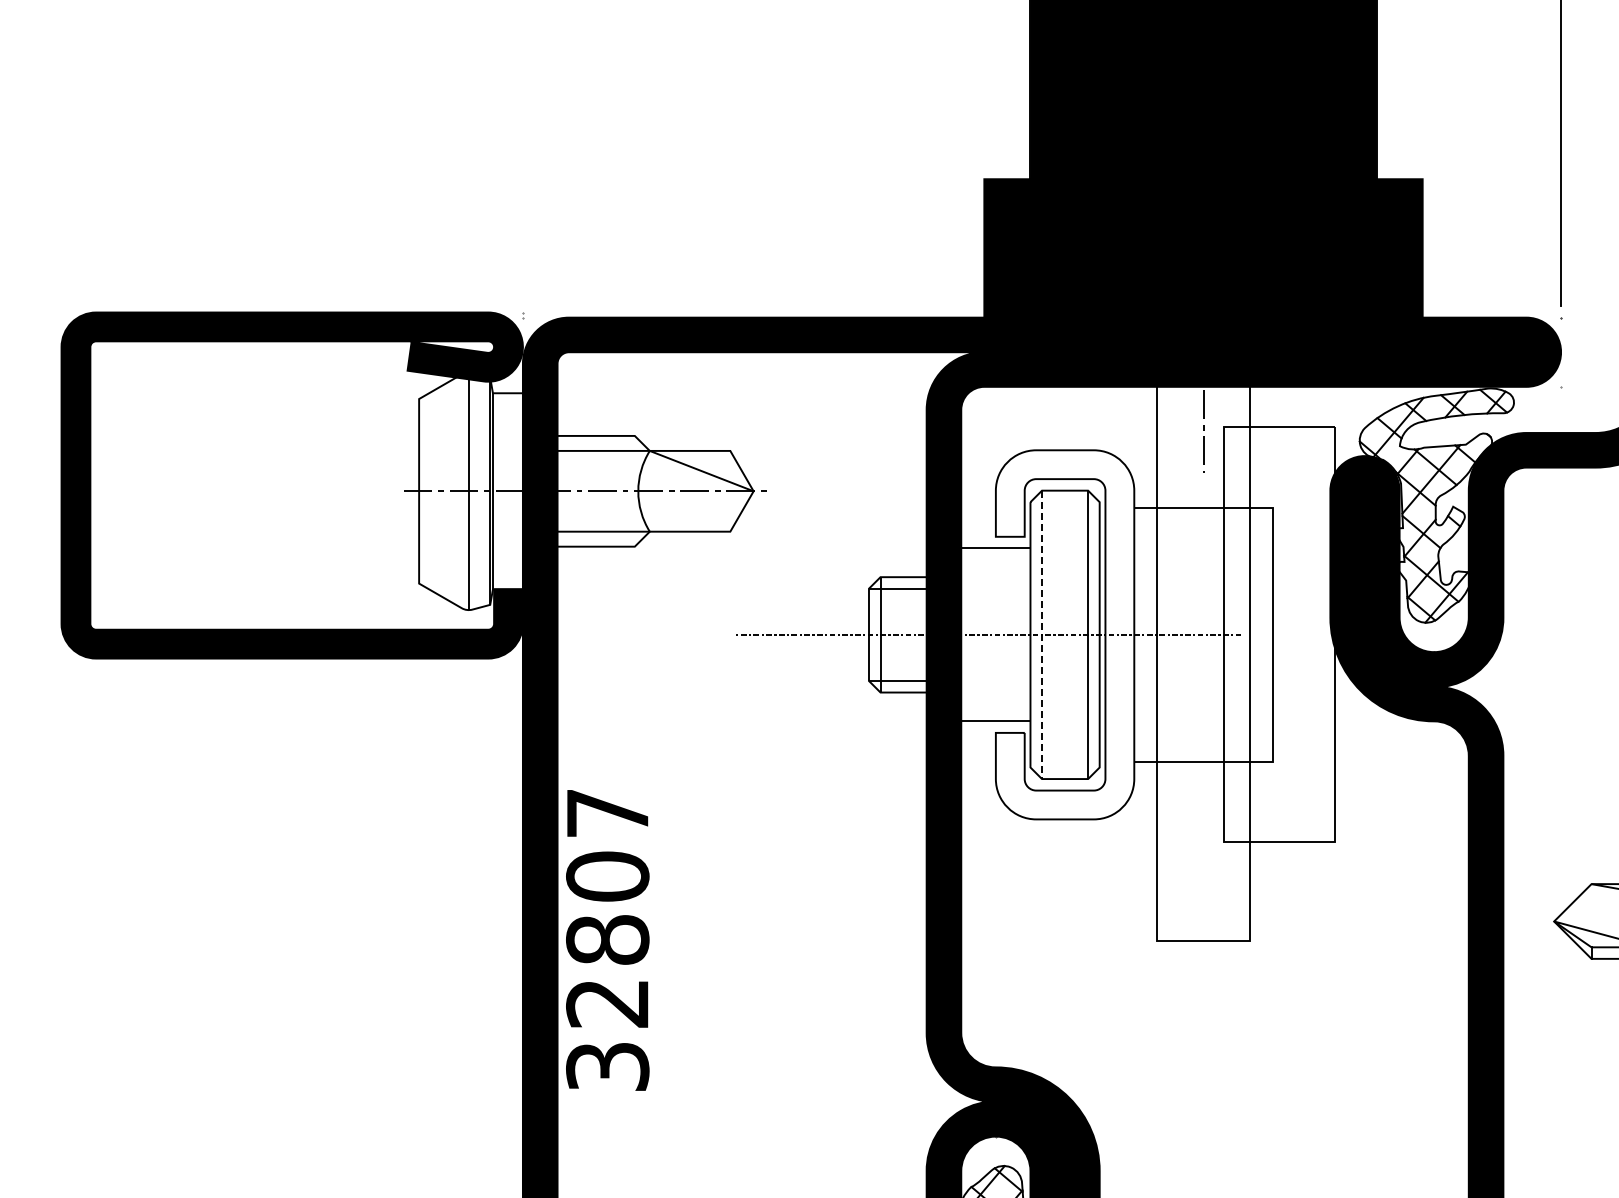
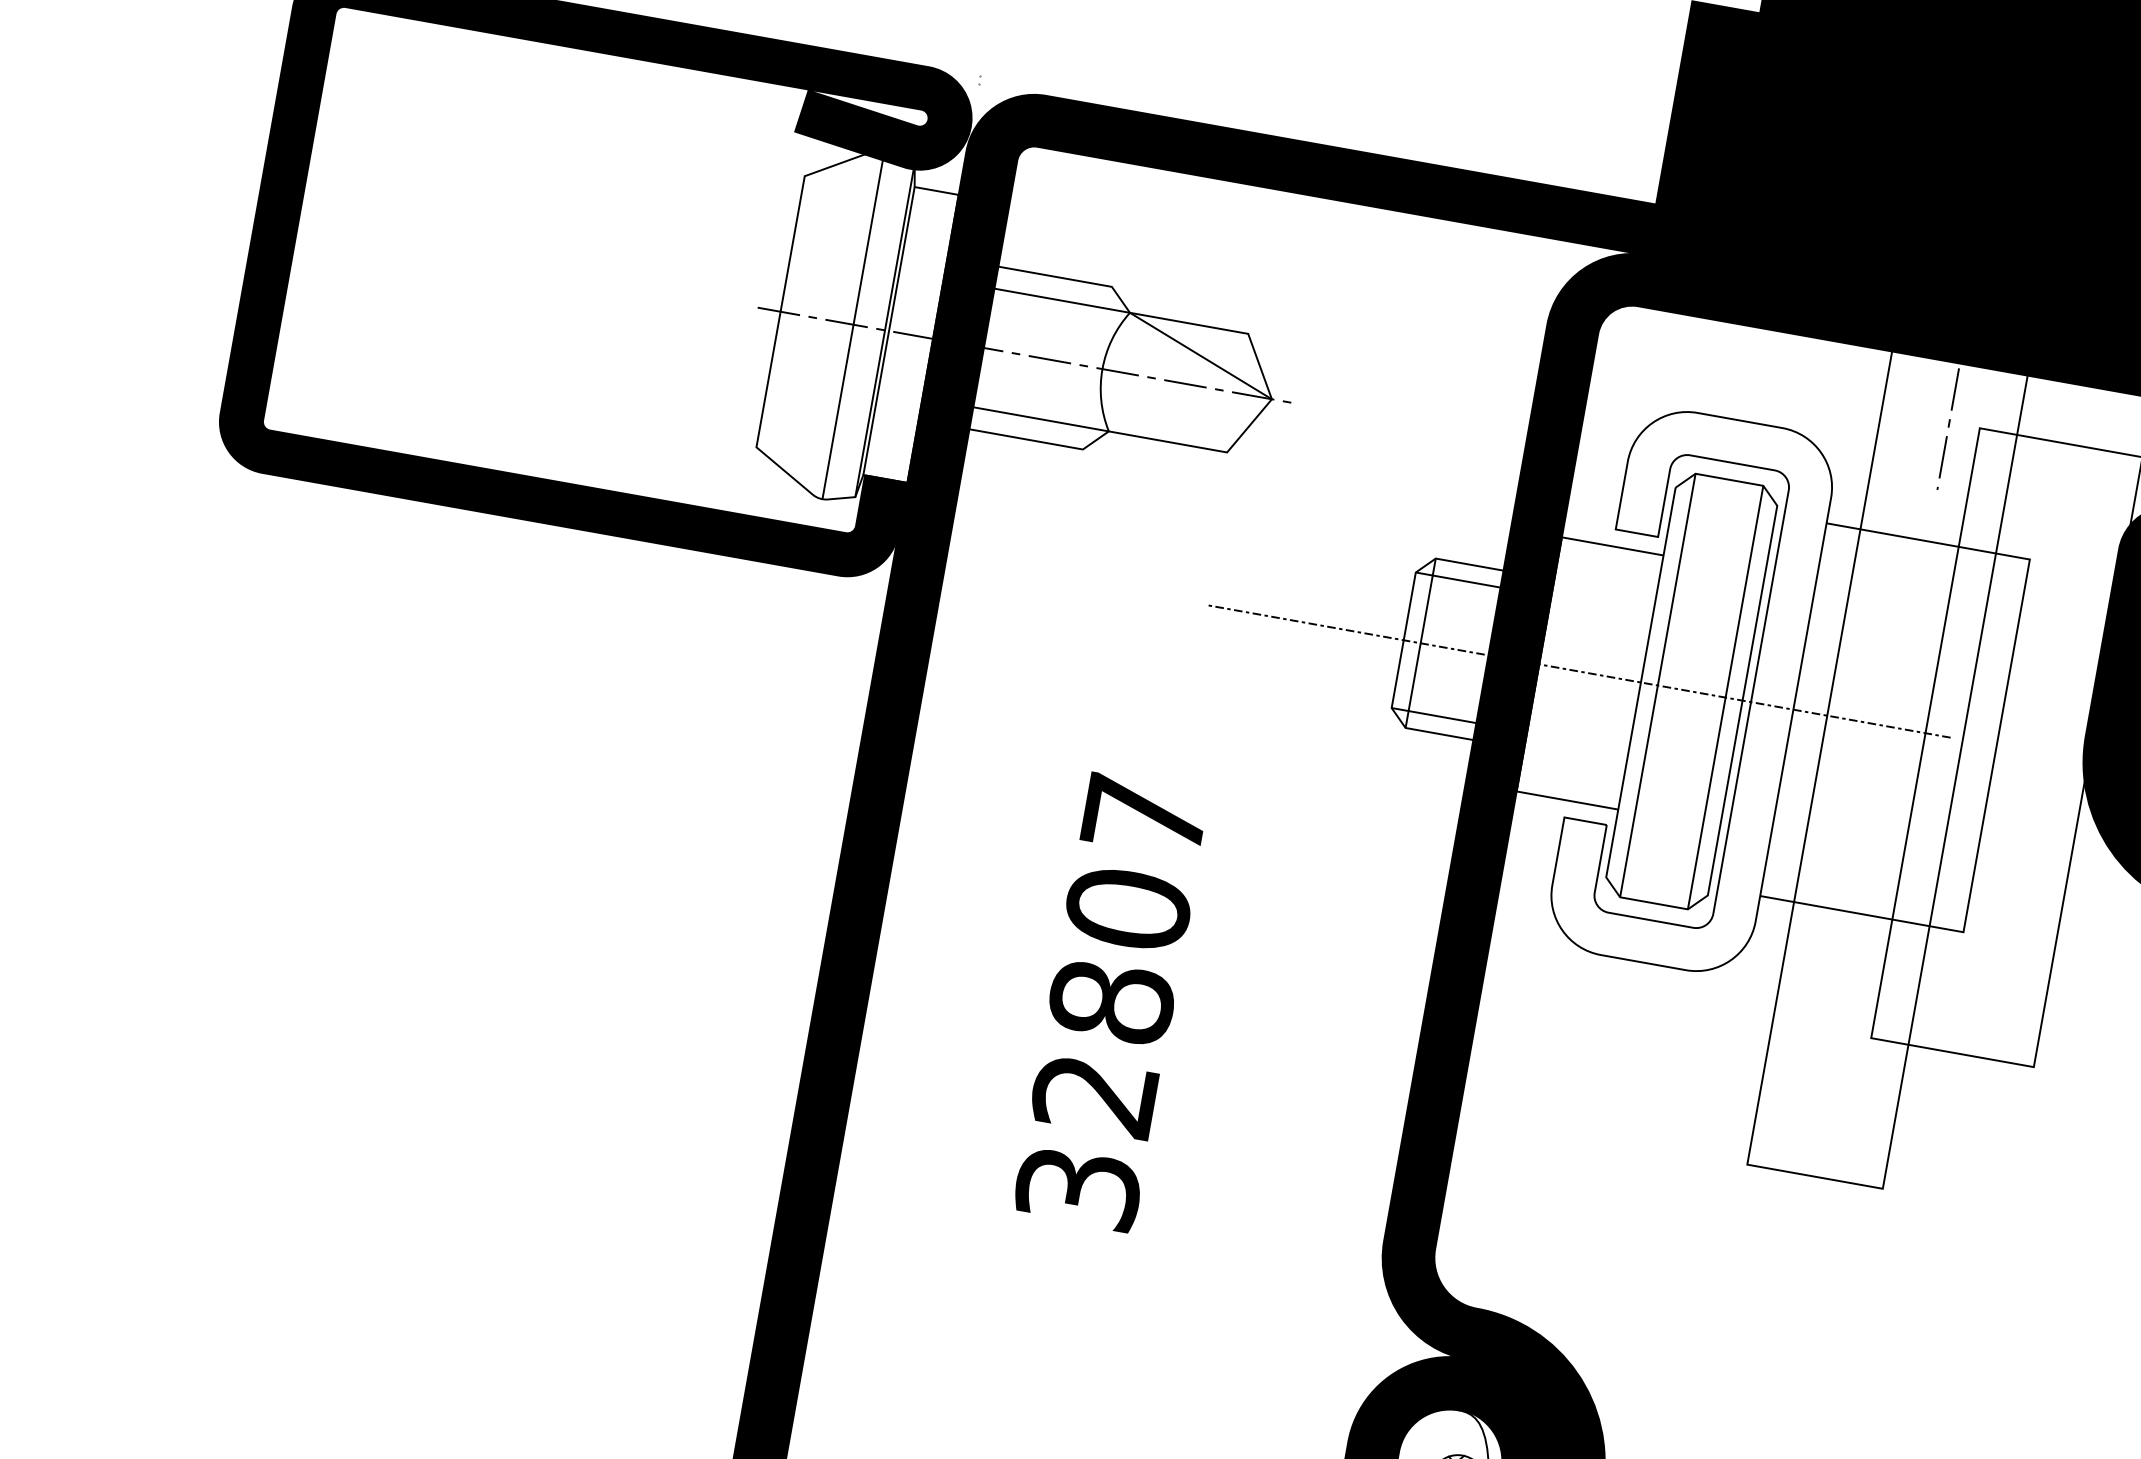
line: (1042, 635) -> (1658, 686), dashed -> solid
text: (607, 940) -> (1111, 1002), moved

